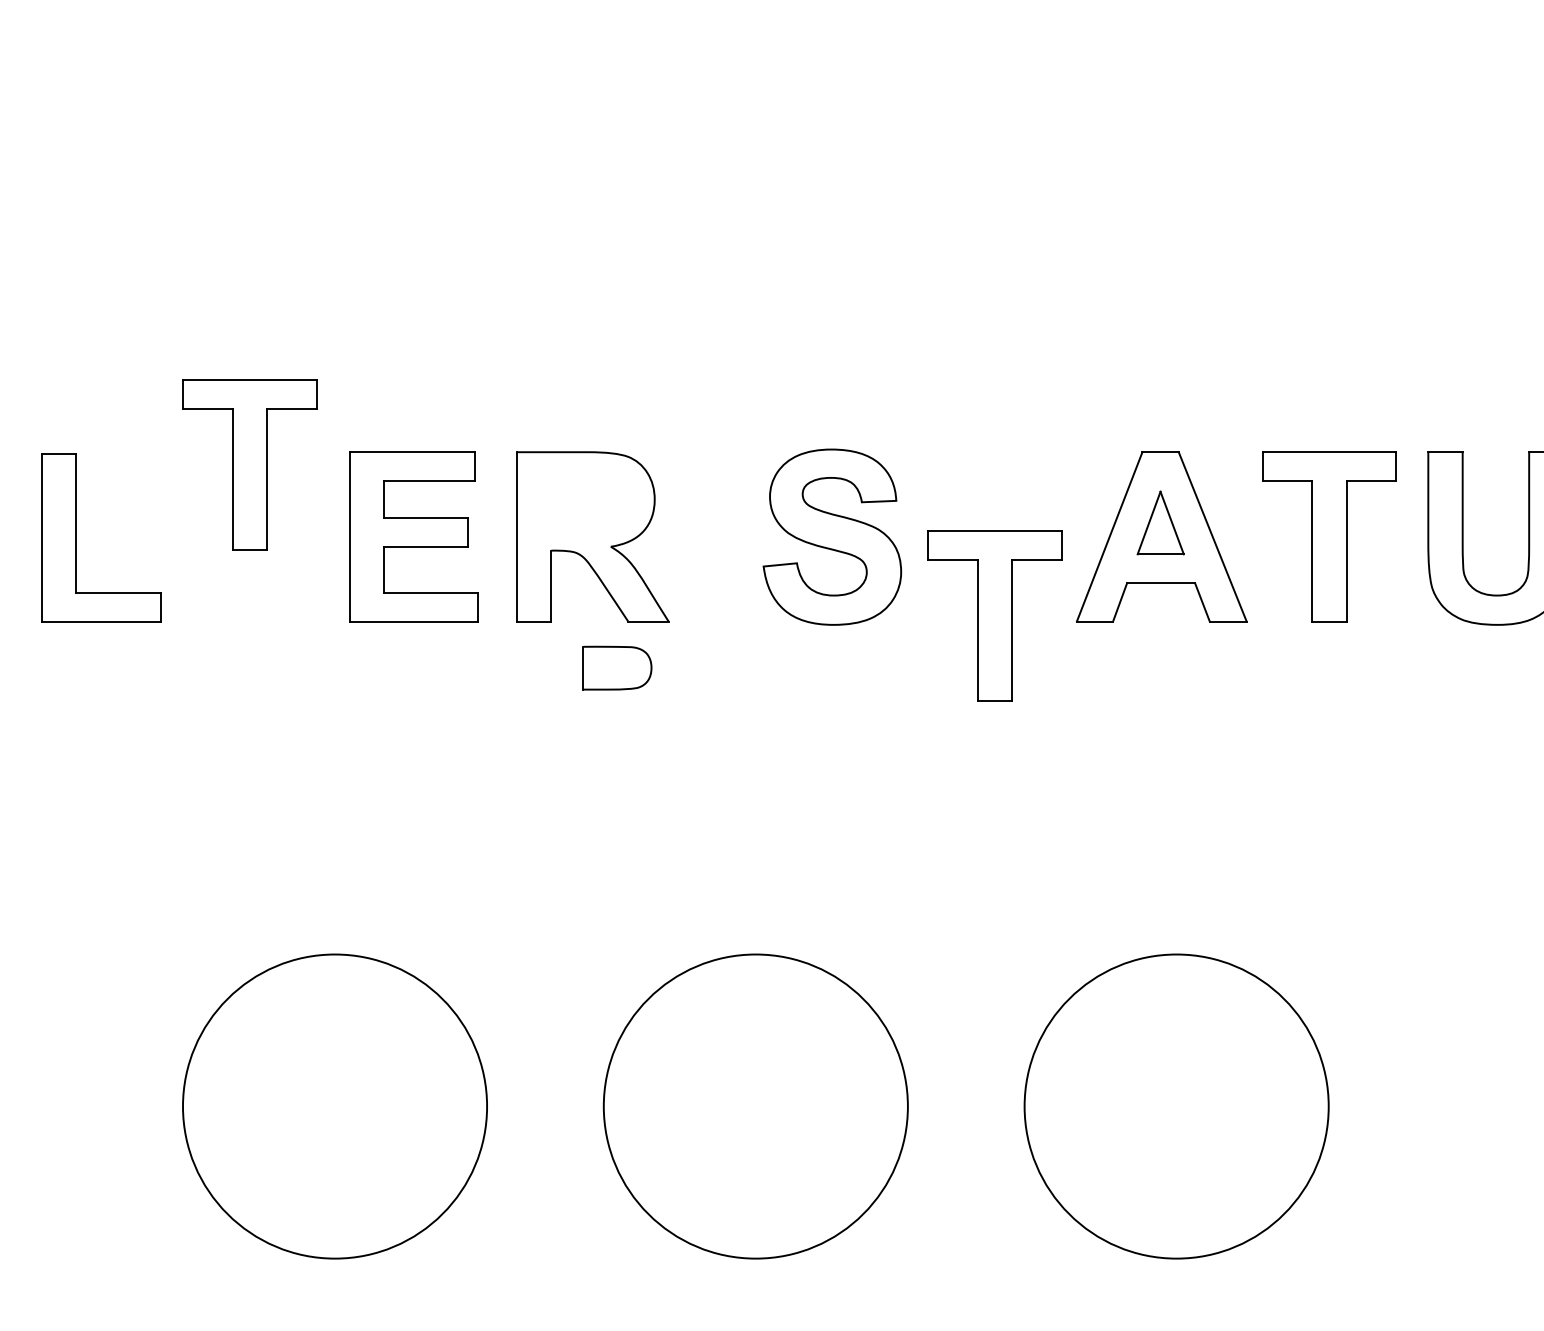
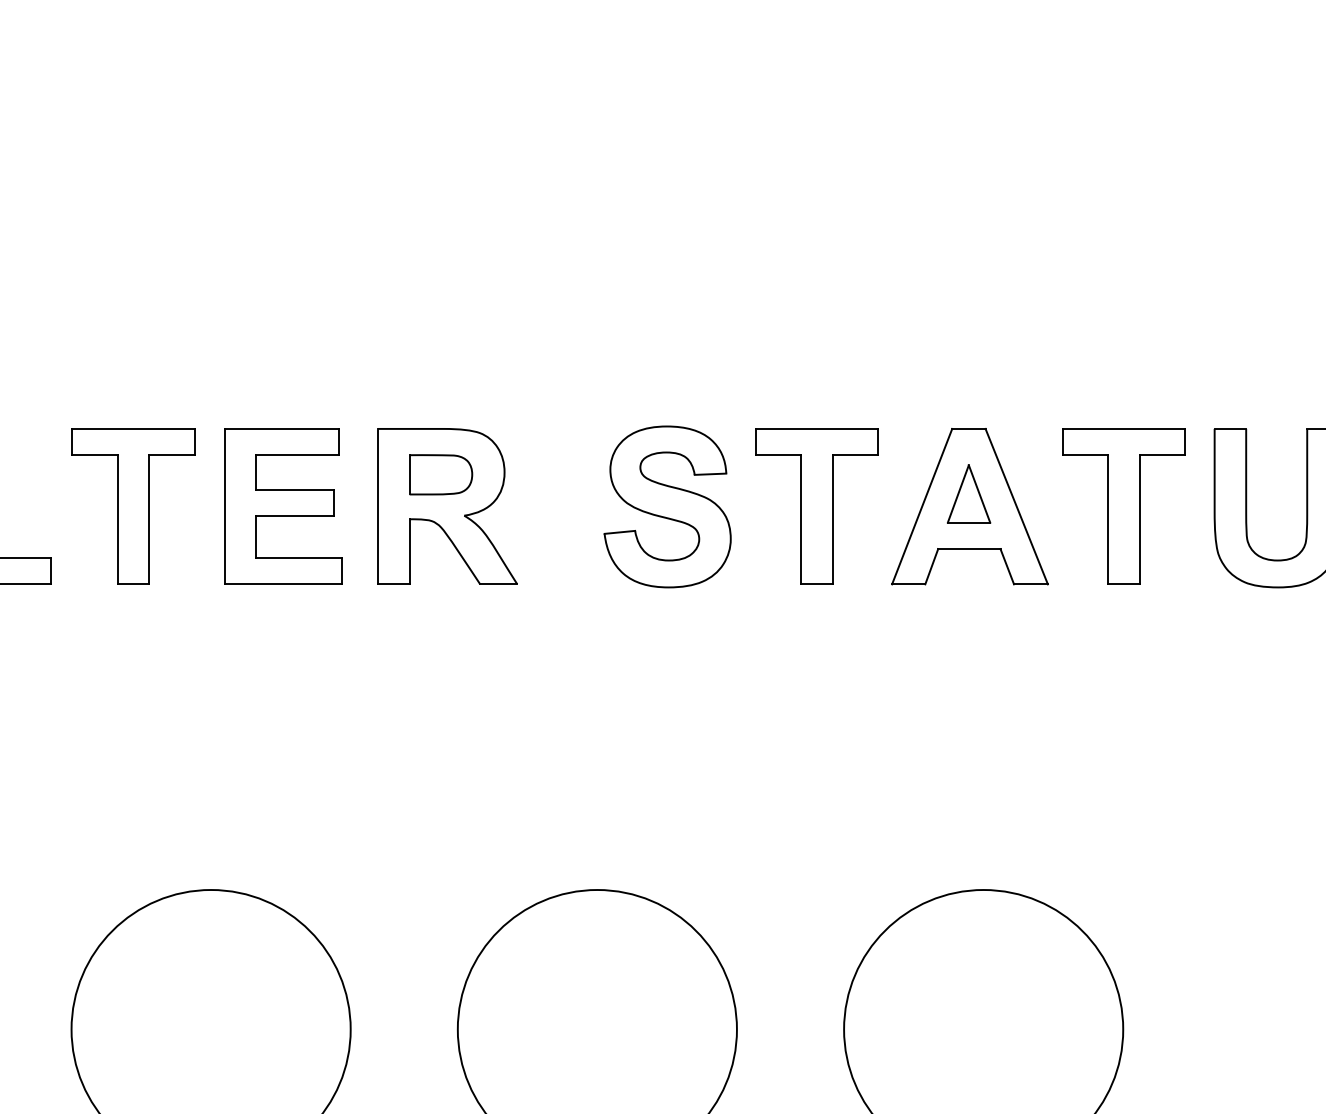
part: (249, 464) -> (132, 506), moved
part: (994, 615) -> (816, 506), moved
part: (617, 667) -> (441, 474), moved

